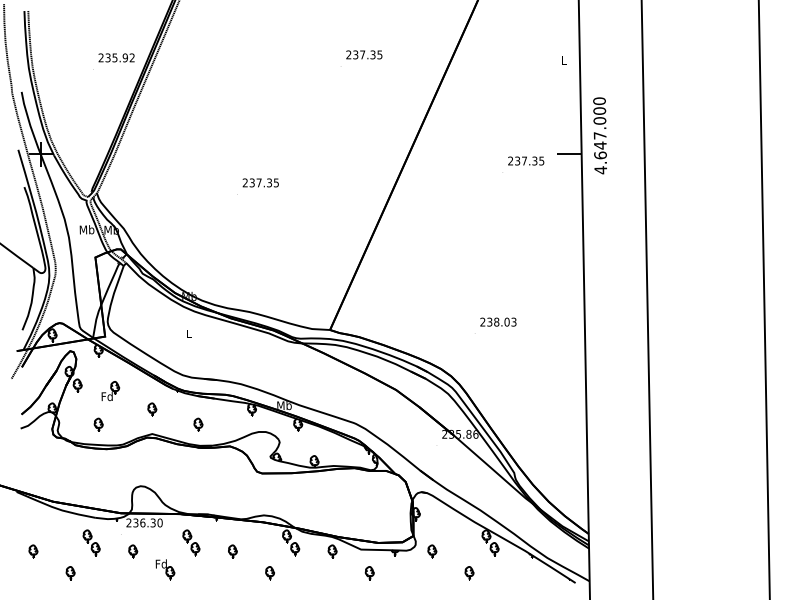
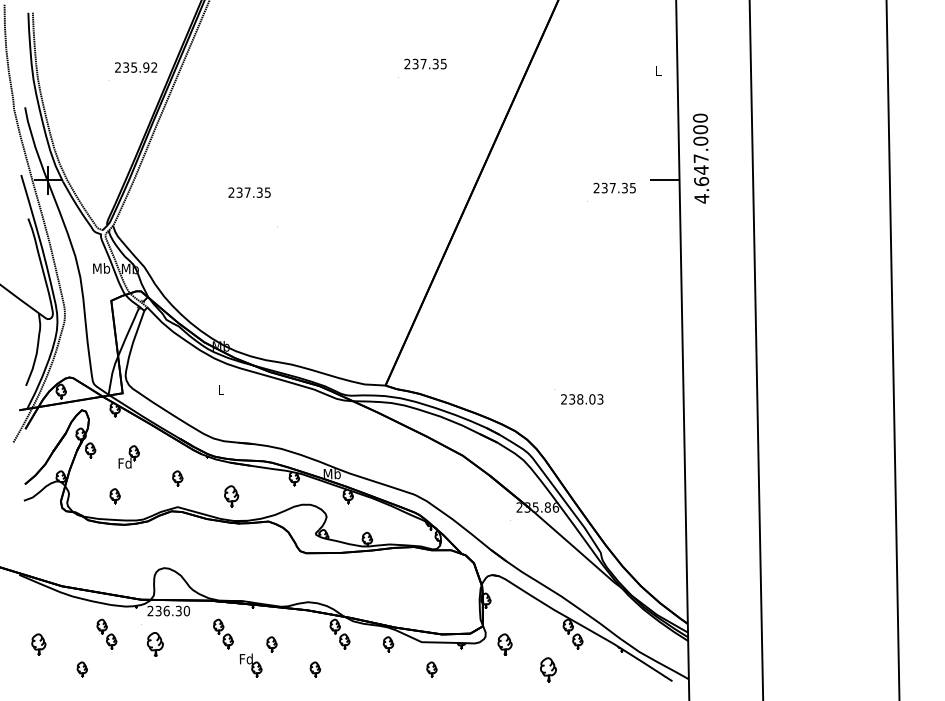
text: (260, 182) -> (249, 192), moved
text: (498, 322) -> (582, 399), moved
part: (198, 424) -> (231, 496), size x1.4
part: (33, 551) -> (38, 644), size x1.4
part: (133, 551) -> (155, 644), size x1.6
part: (431, 551) -> (504, 644), size x1.4
part: (164, 569) -> (250, 665), moved
part: (469, 572) -> (548, 669), size x1.6

